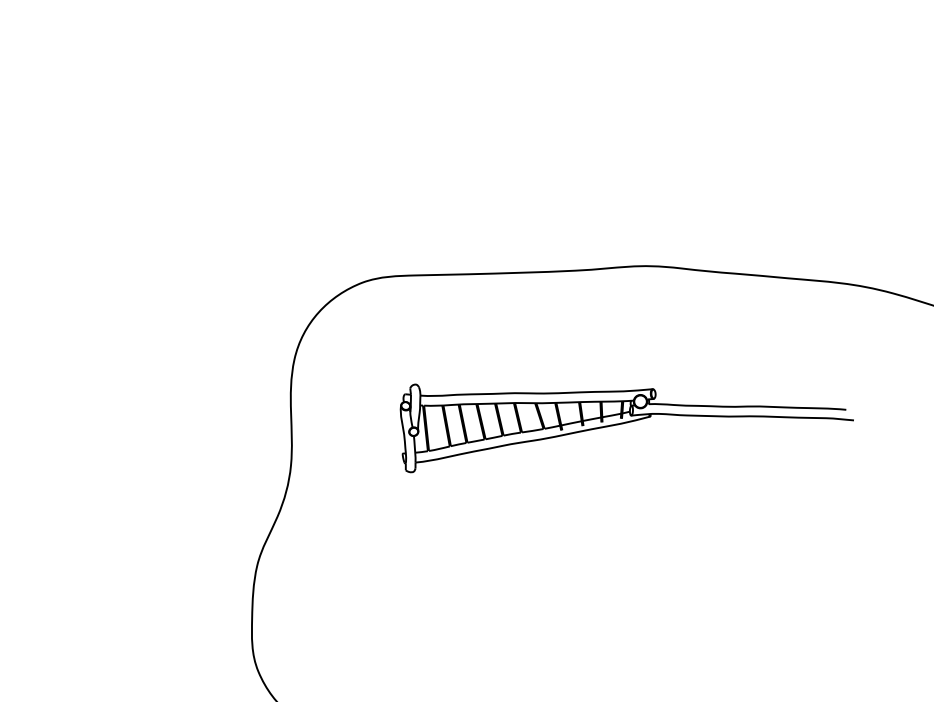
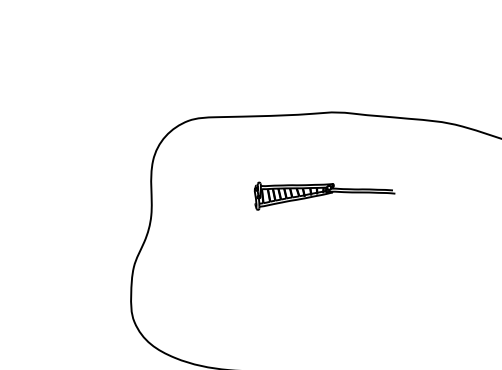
part: (626, 426) -> (324, 195), size x0.6

